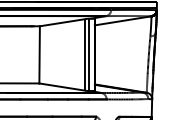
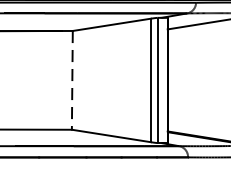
line: (39, 54) -> (72, 79), solid -> dashed

